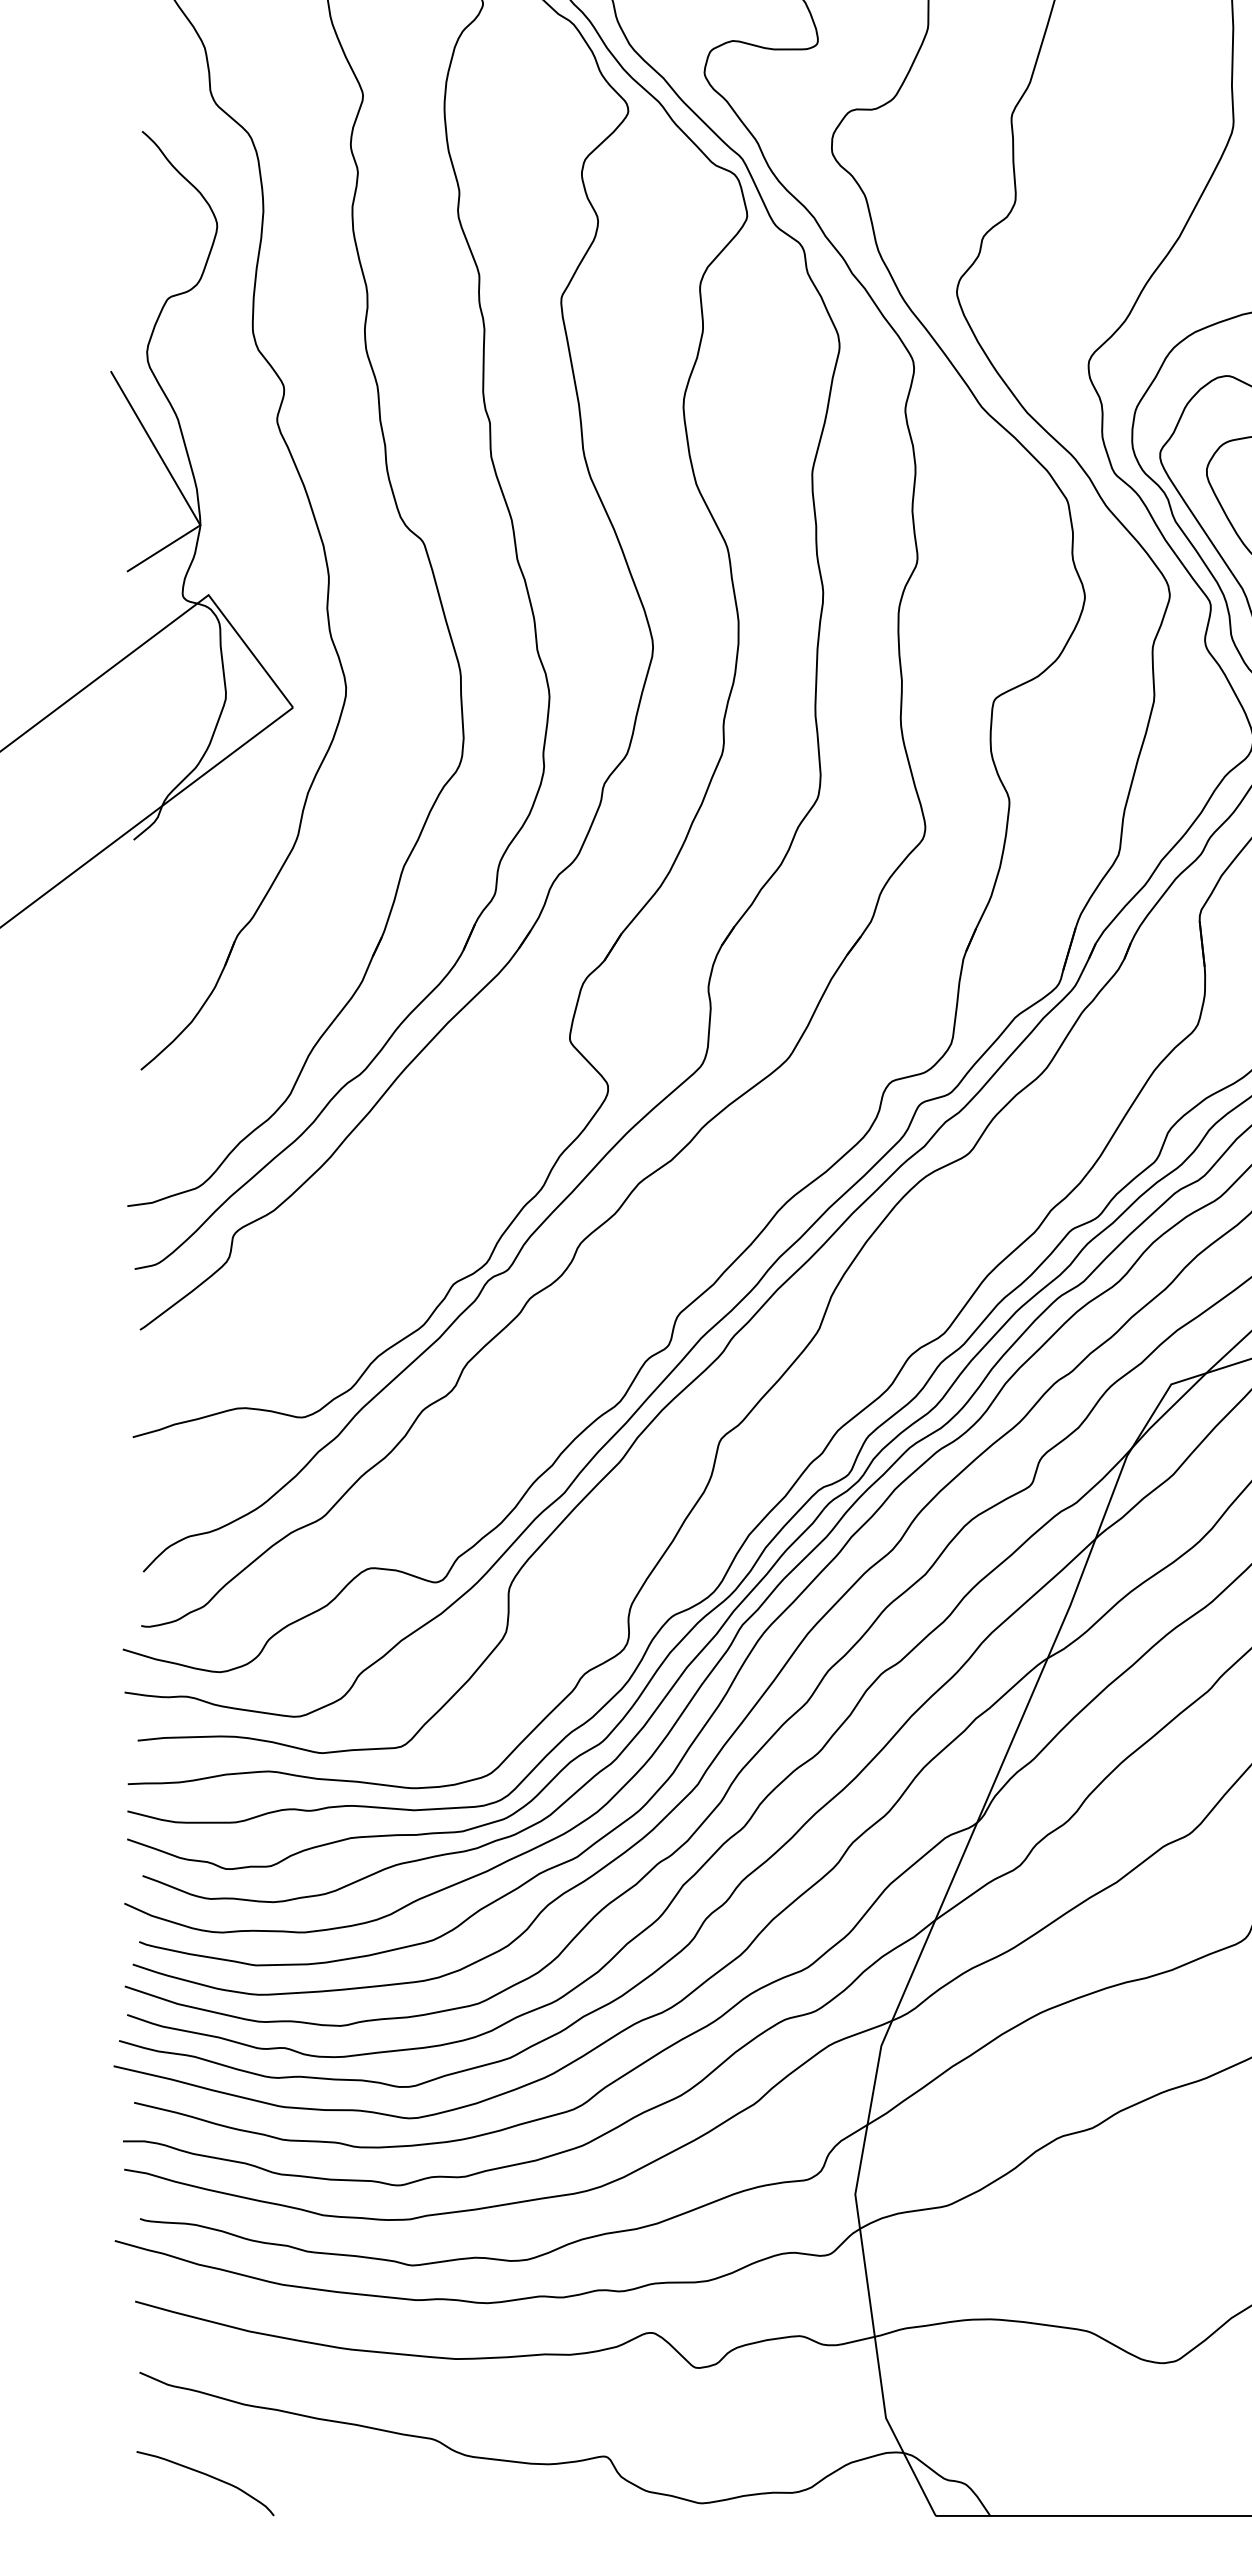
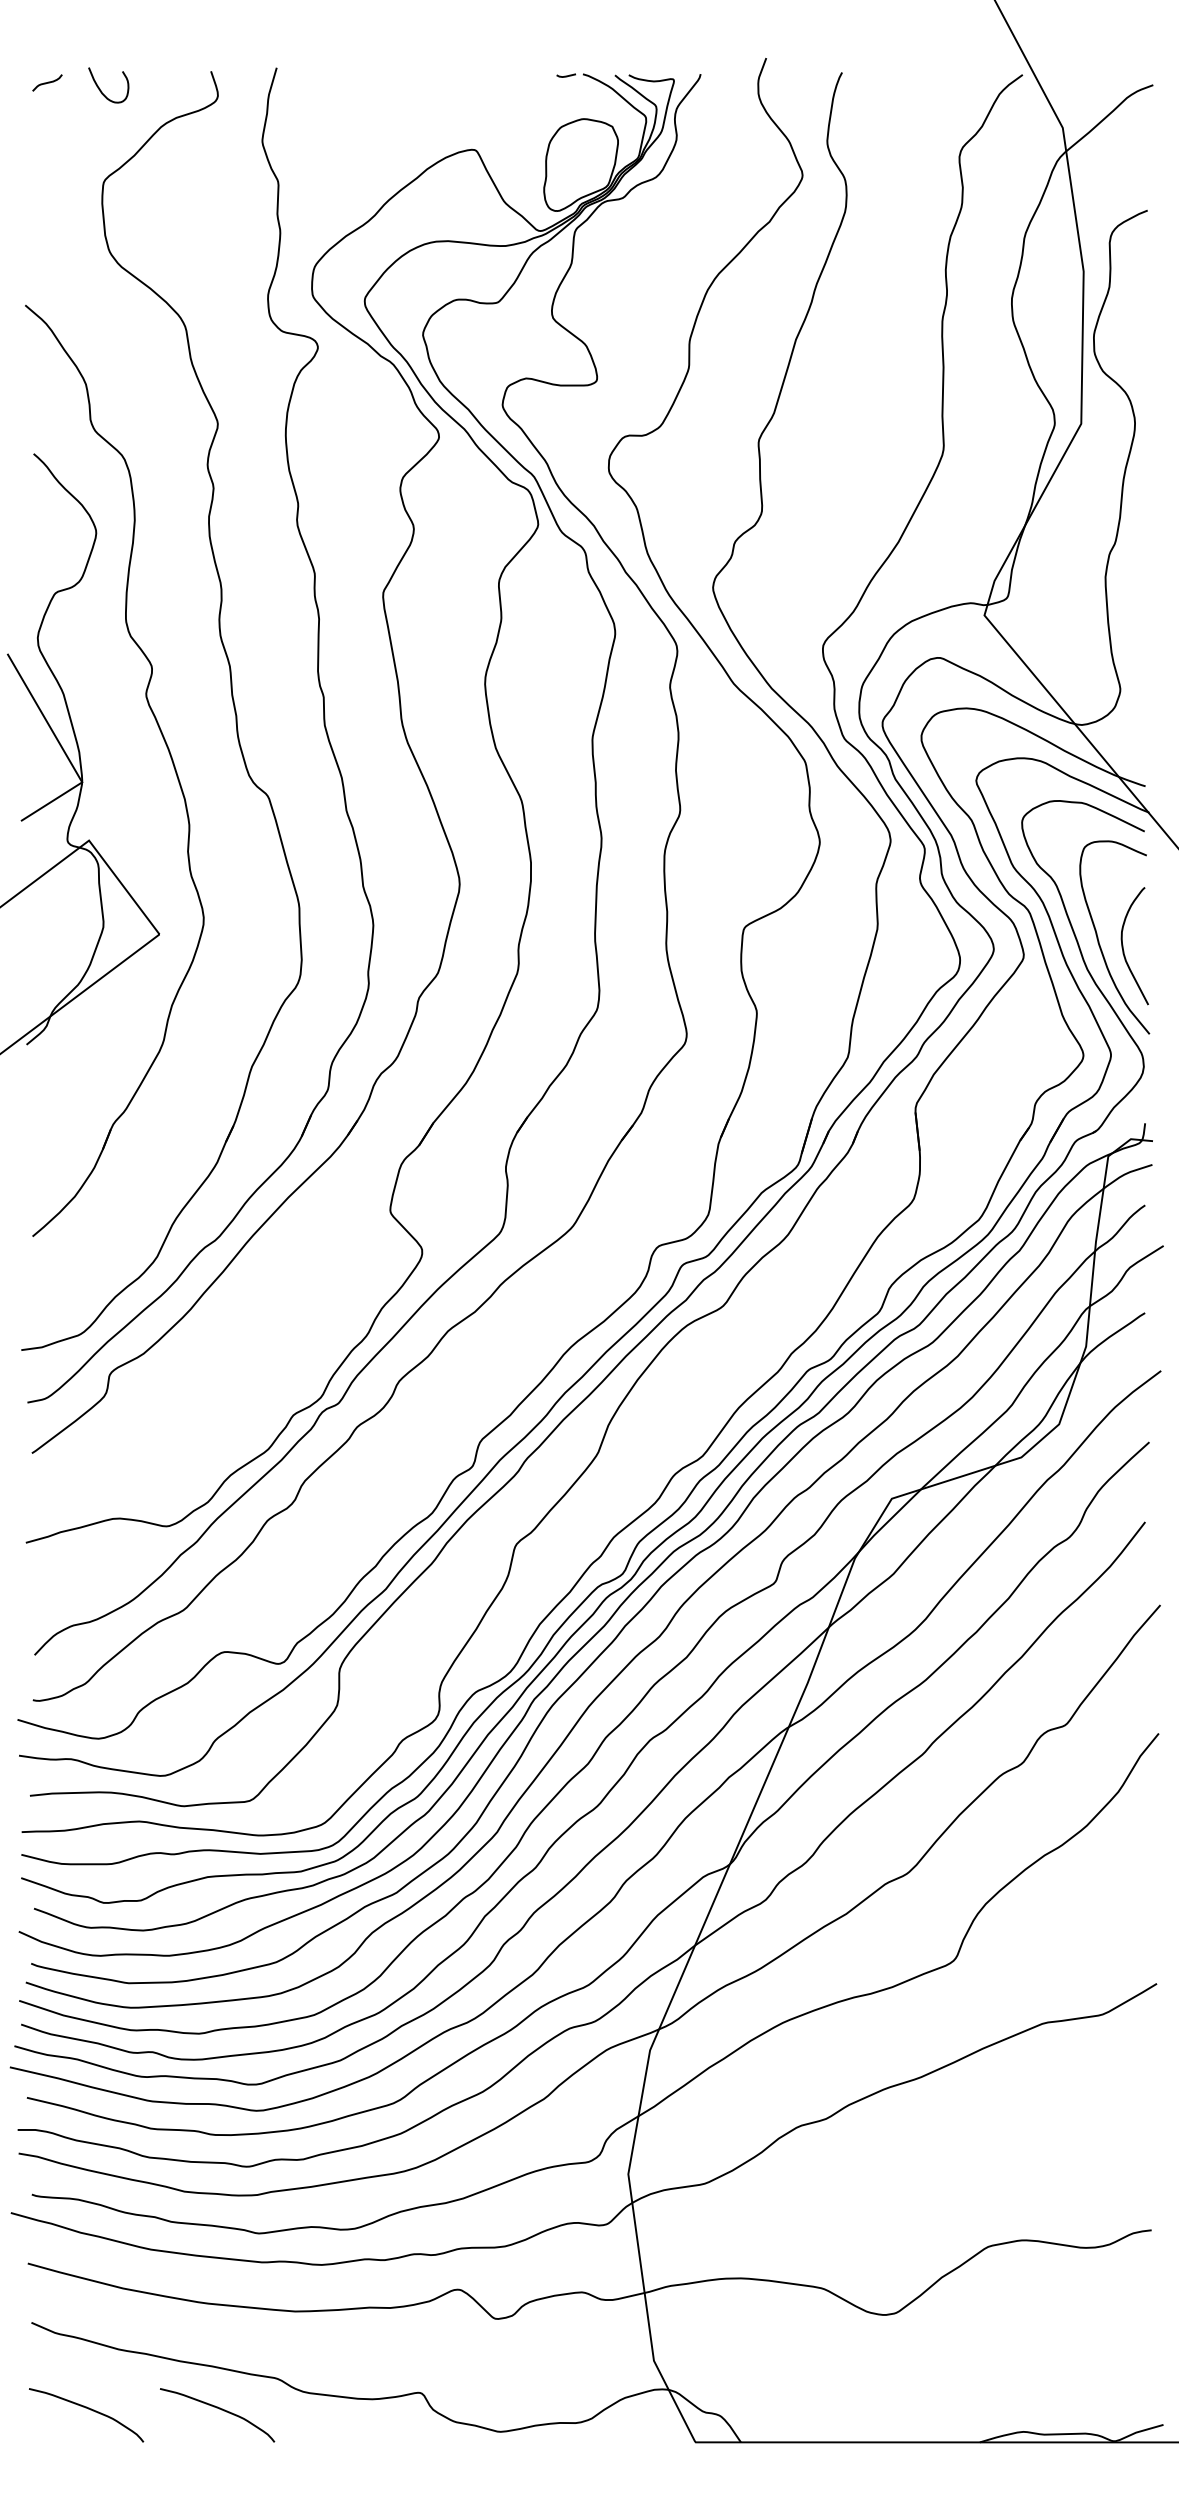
curve: (365, 2476) -> (219, 2409), added

